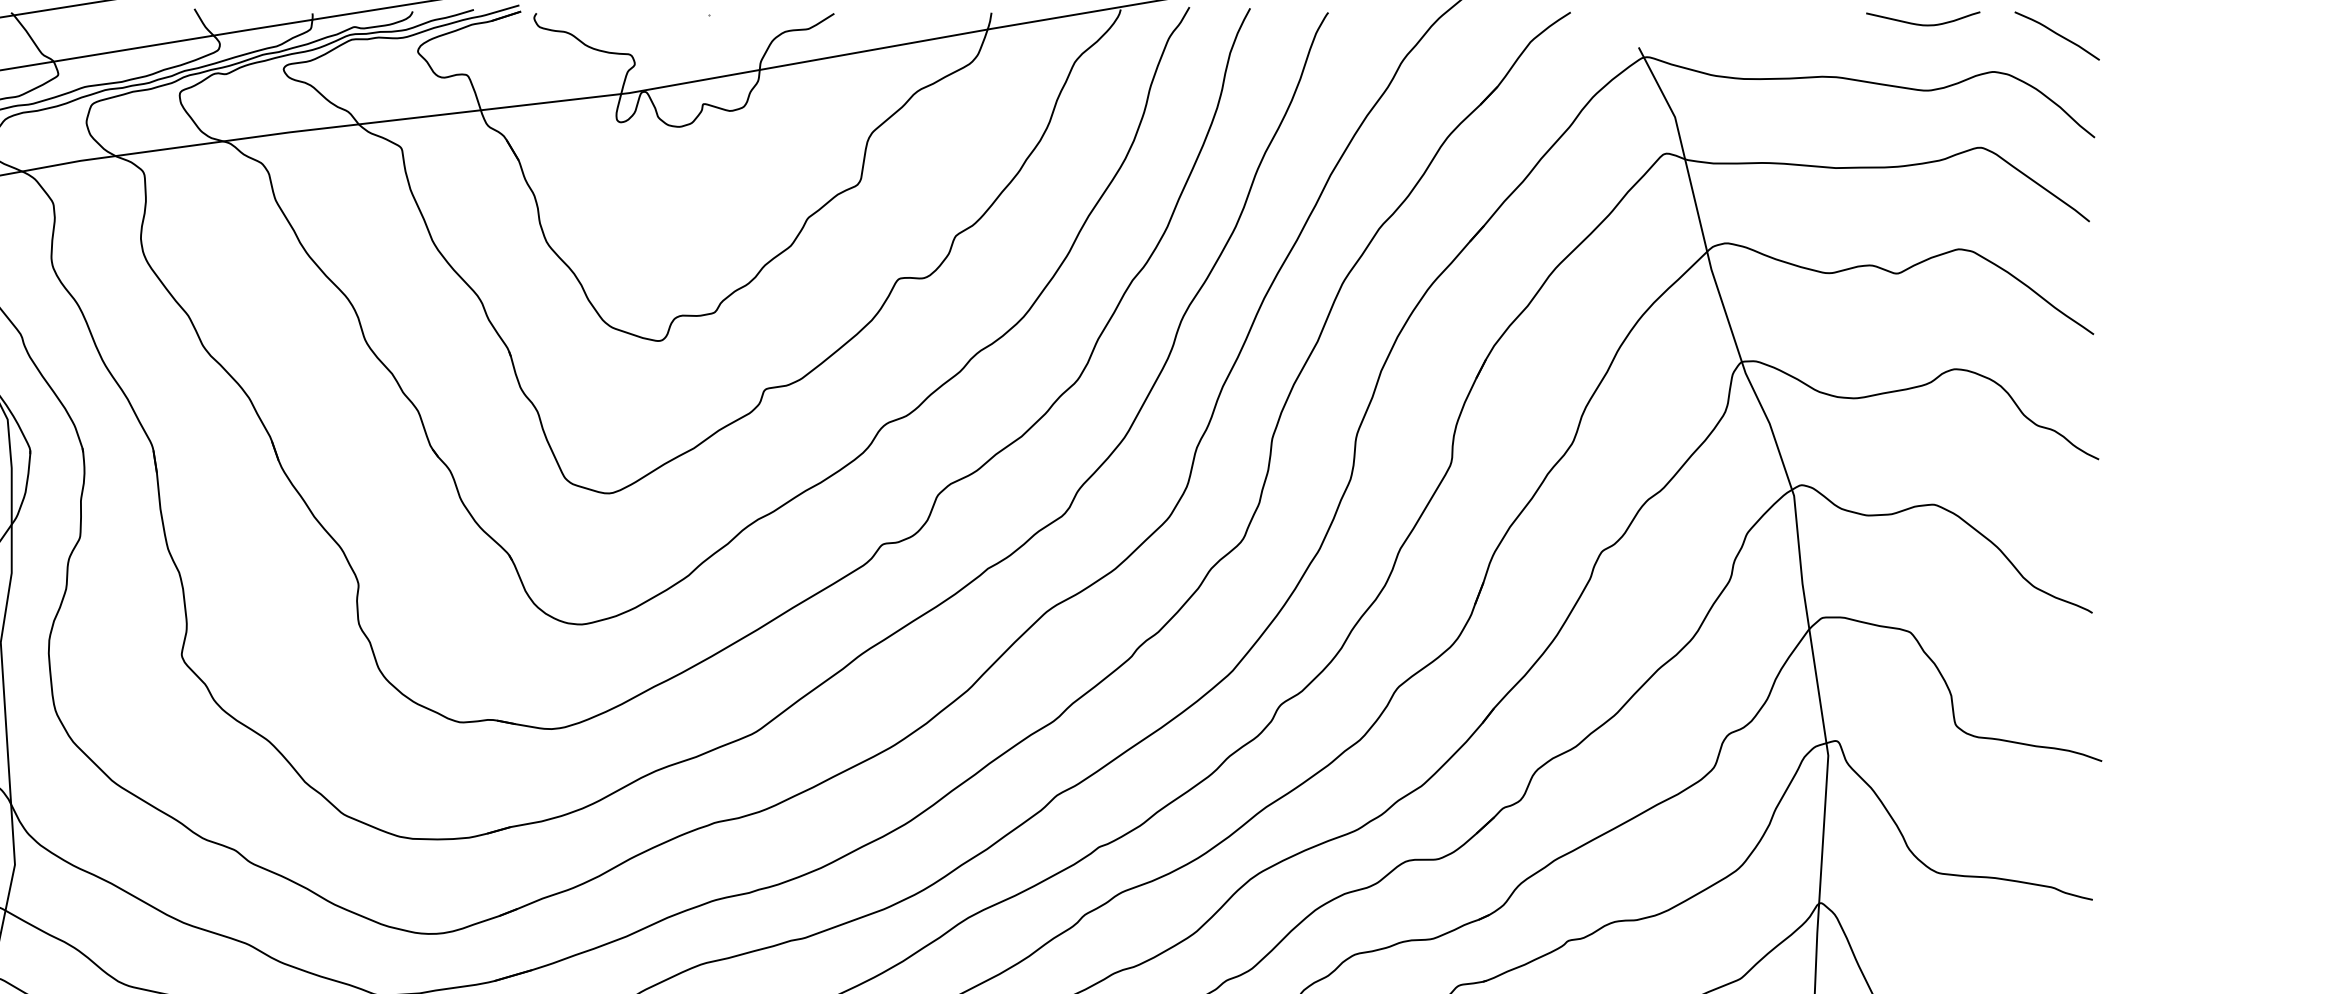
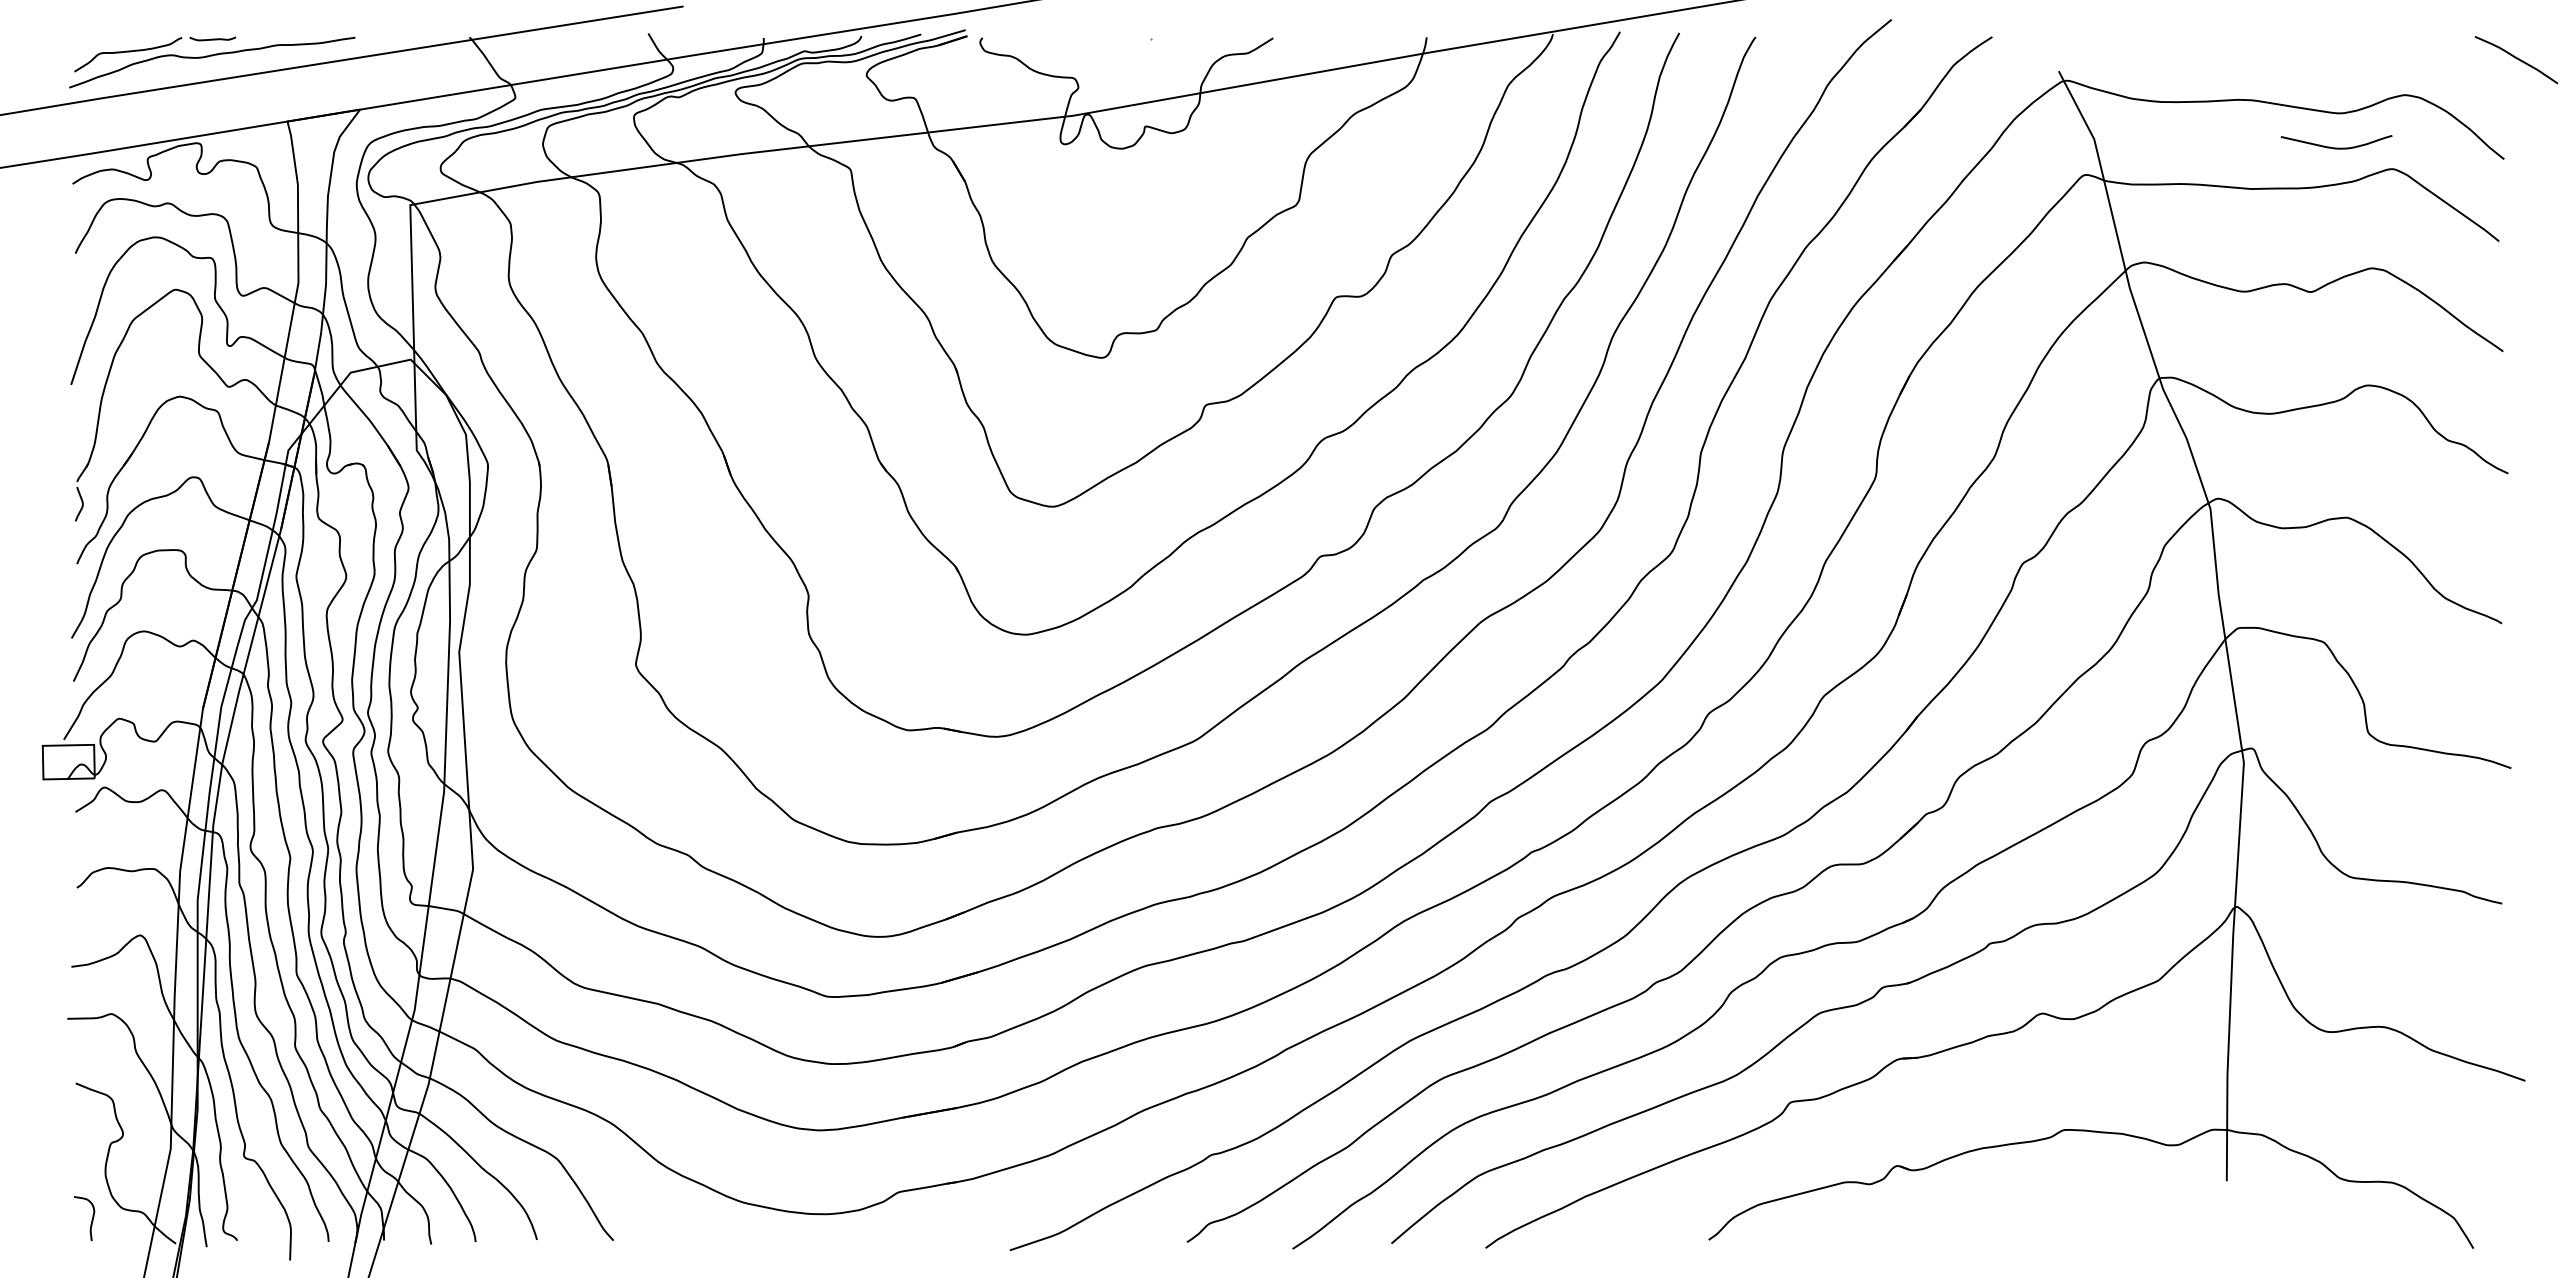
curve: (1923, 24) -> (2336, 147), moved
curve: (2057, 35) -> (2516, 59), moved

